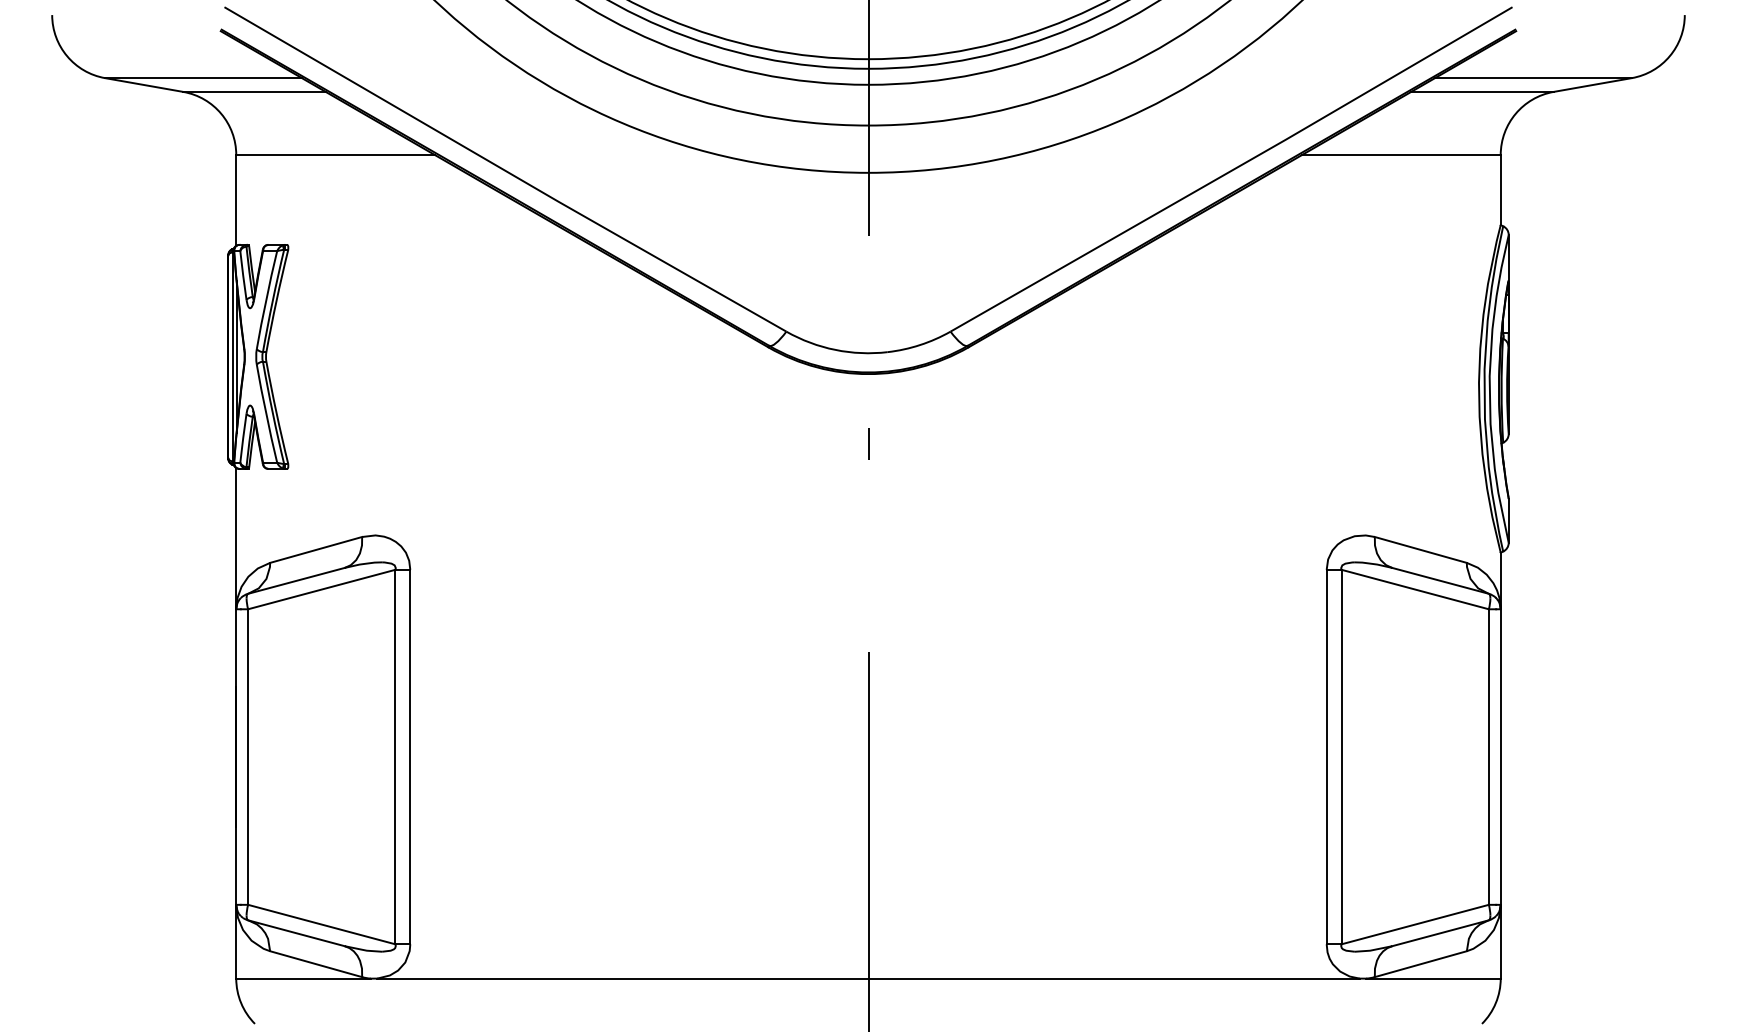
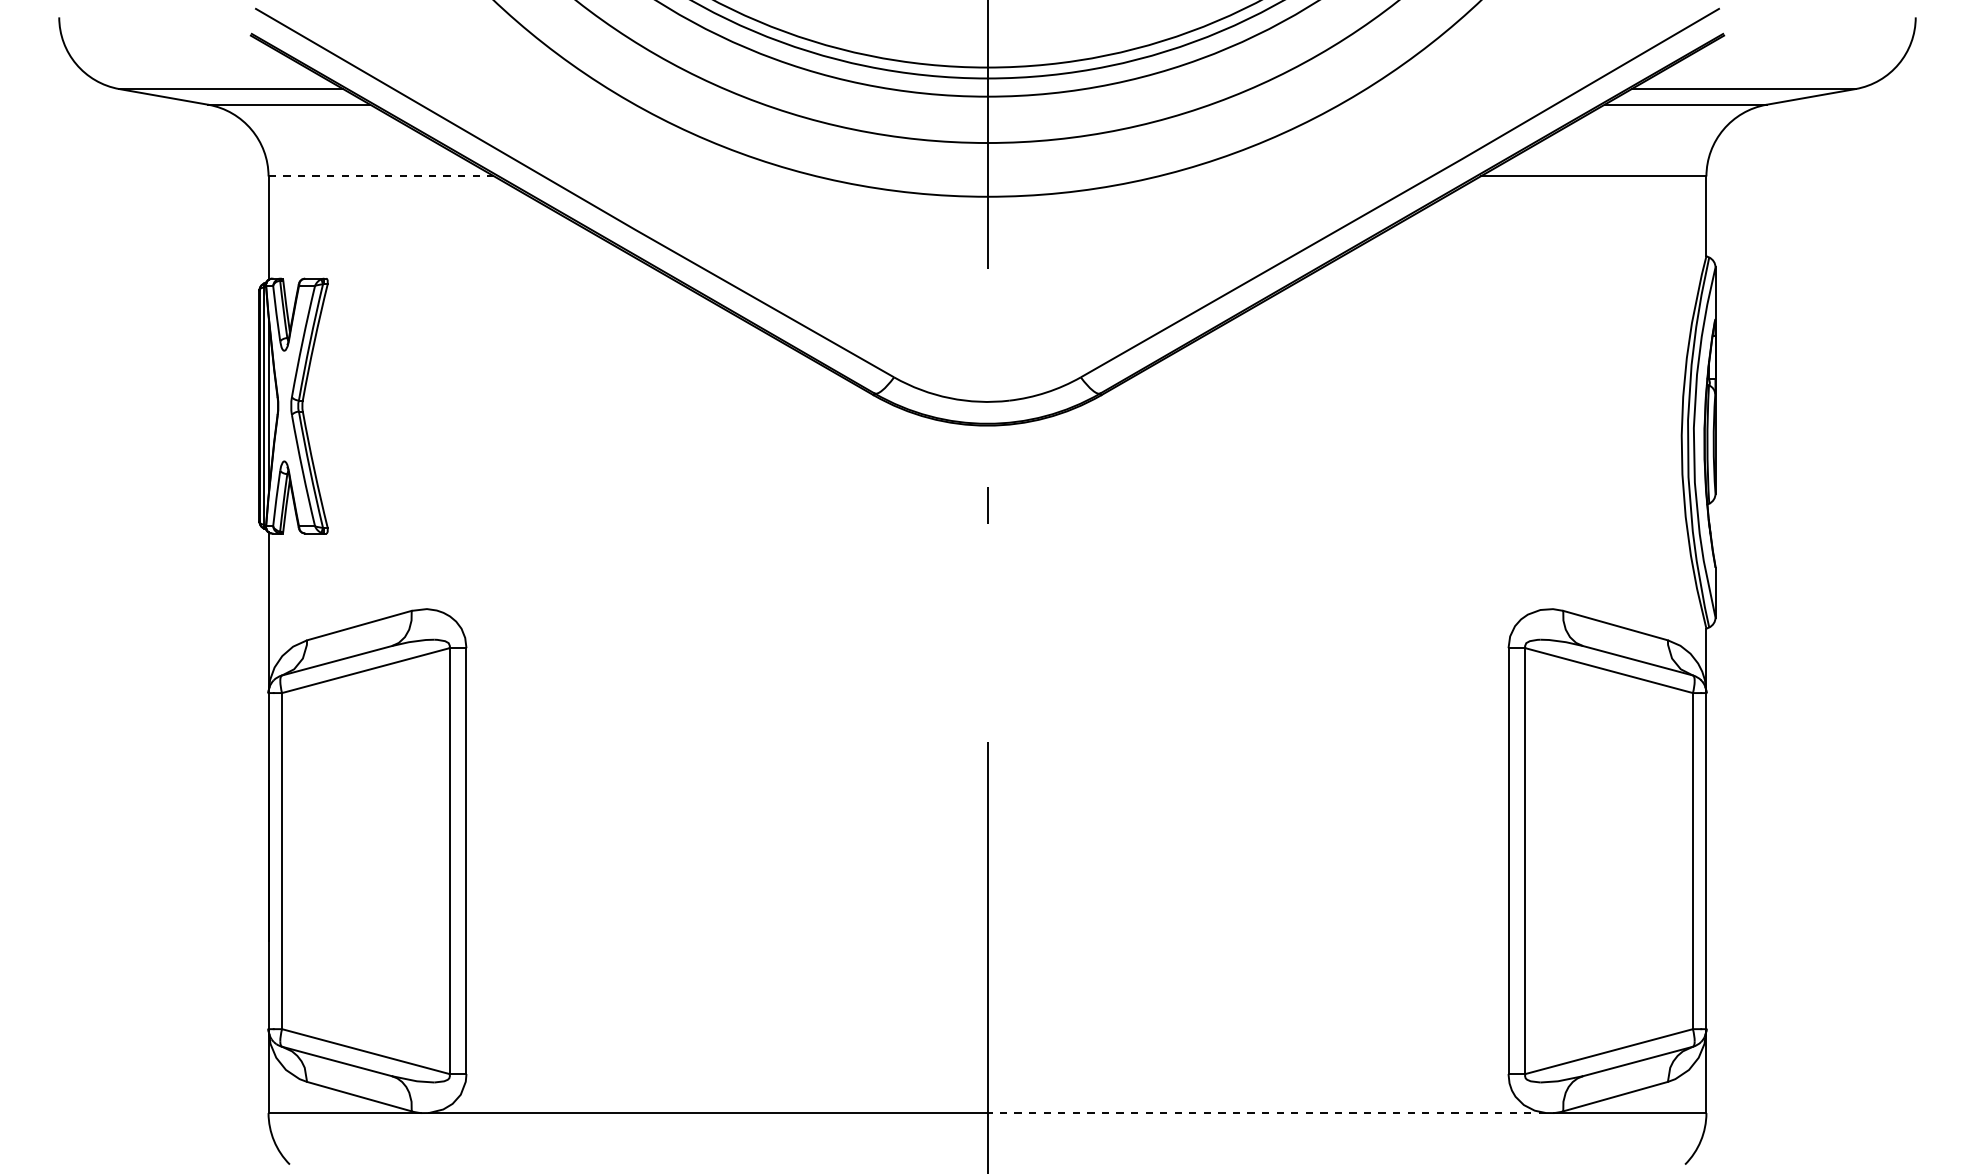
line: (335, 155) -> (381, 176), solid -> dashed
line: (1113, 979) -> (1266, 1113), solid -> dashed

